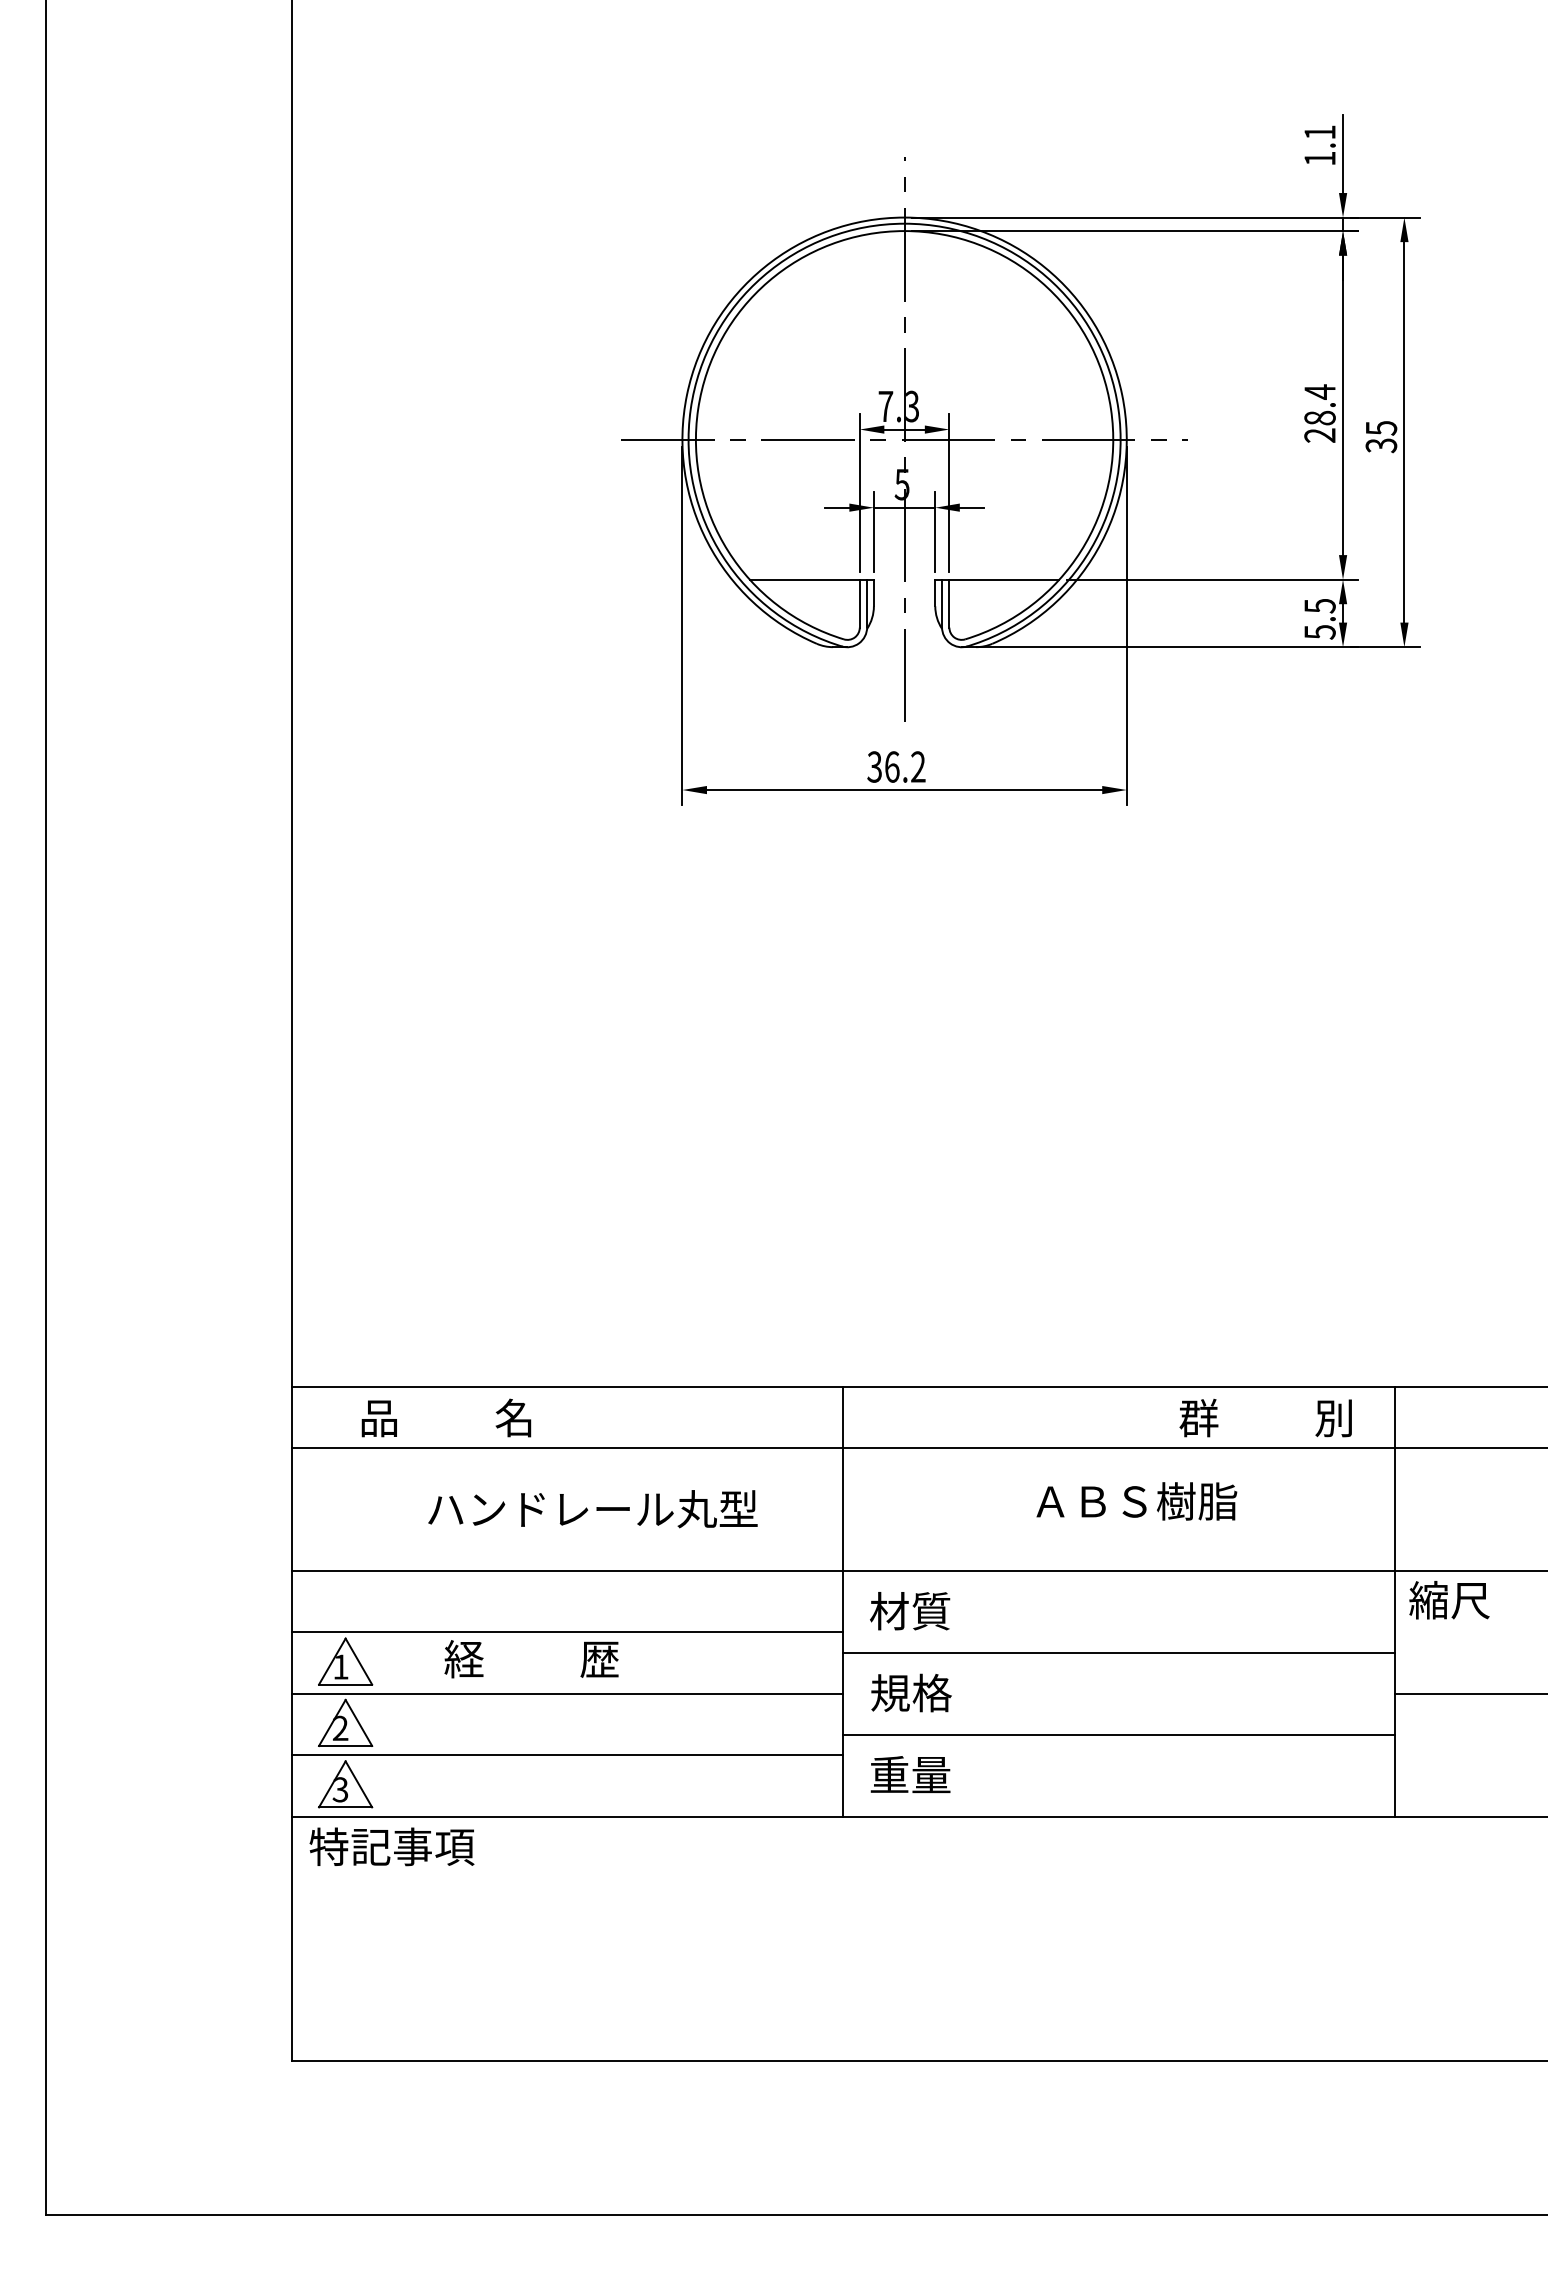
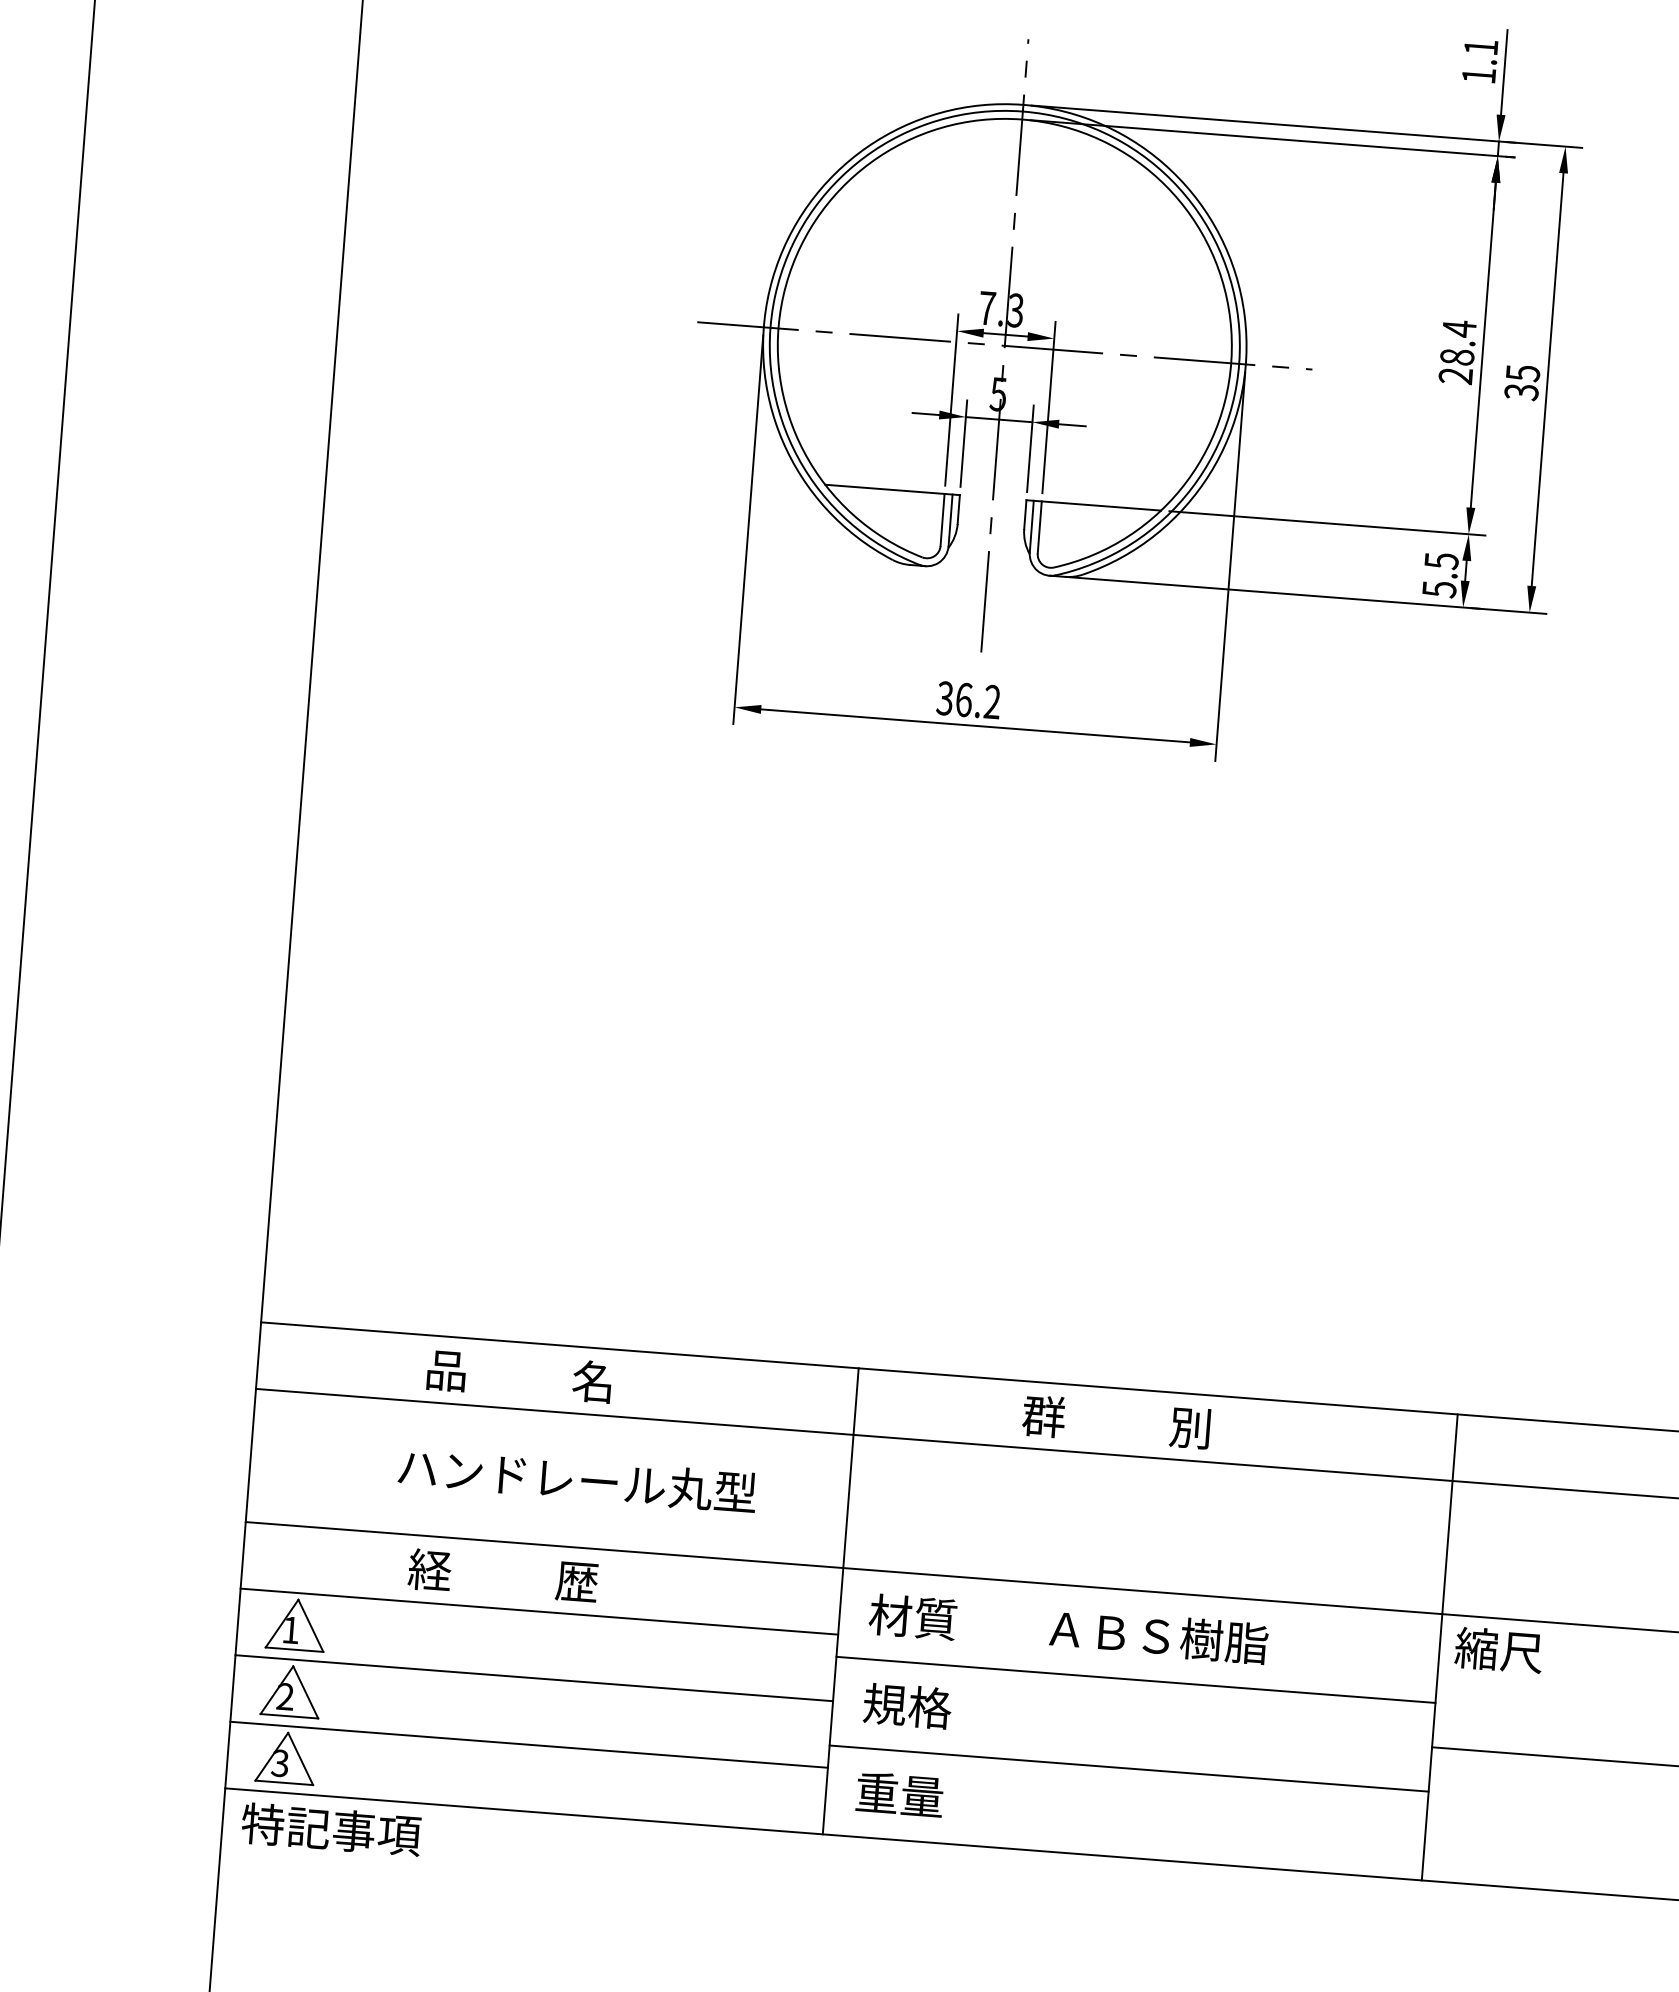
text: (446, 1417) -> (519, 1375), moved
text: (1265, 1418) -> (1116, 1422), moved
text: (1136, 1501) -> (1158, 1636), moved
text: (531, 1659) -> (503, 1576), moved

